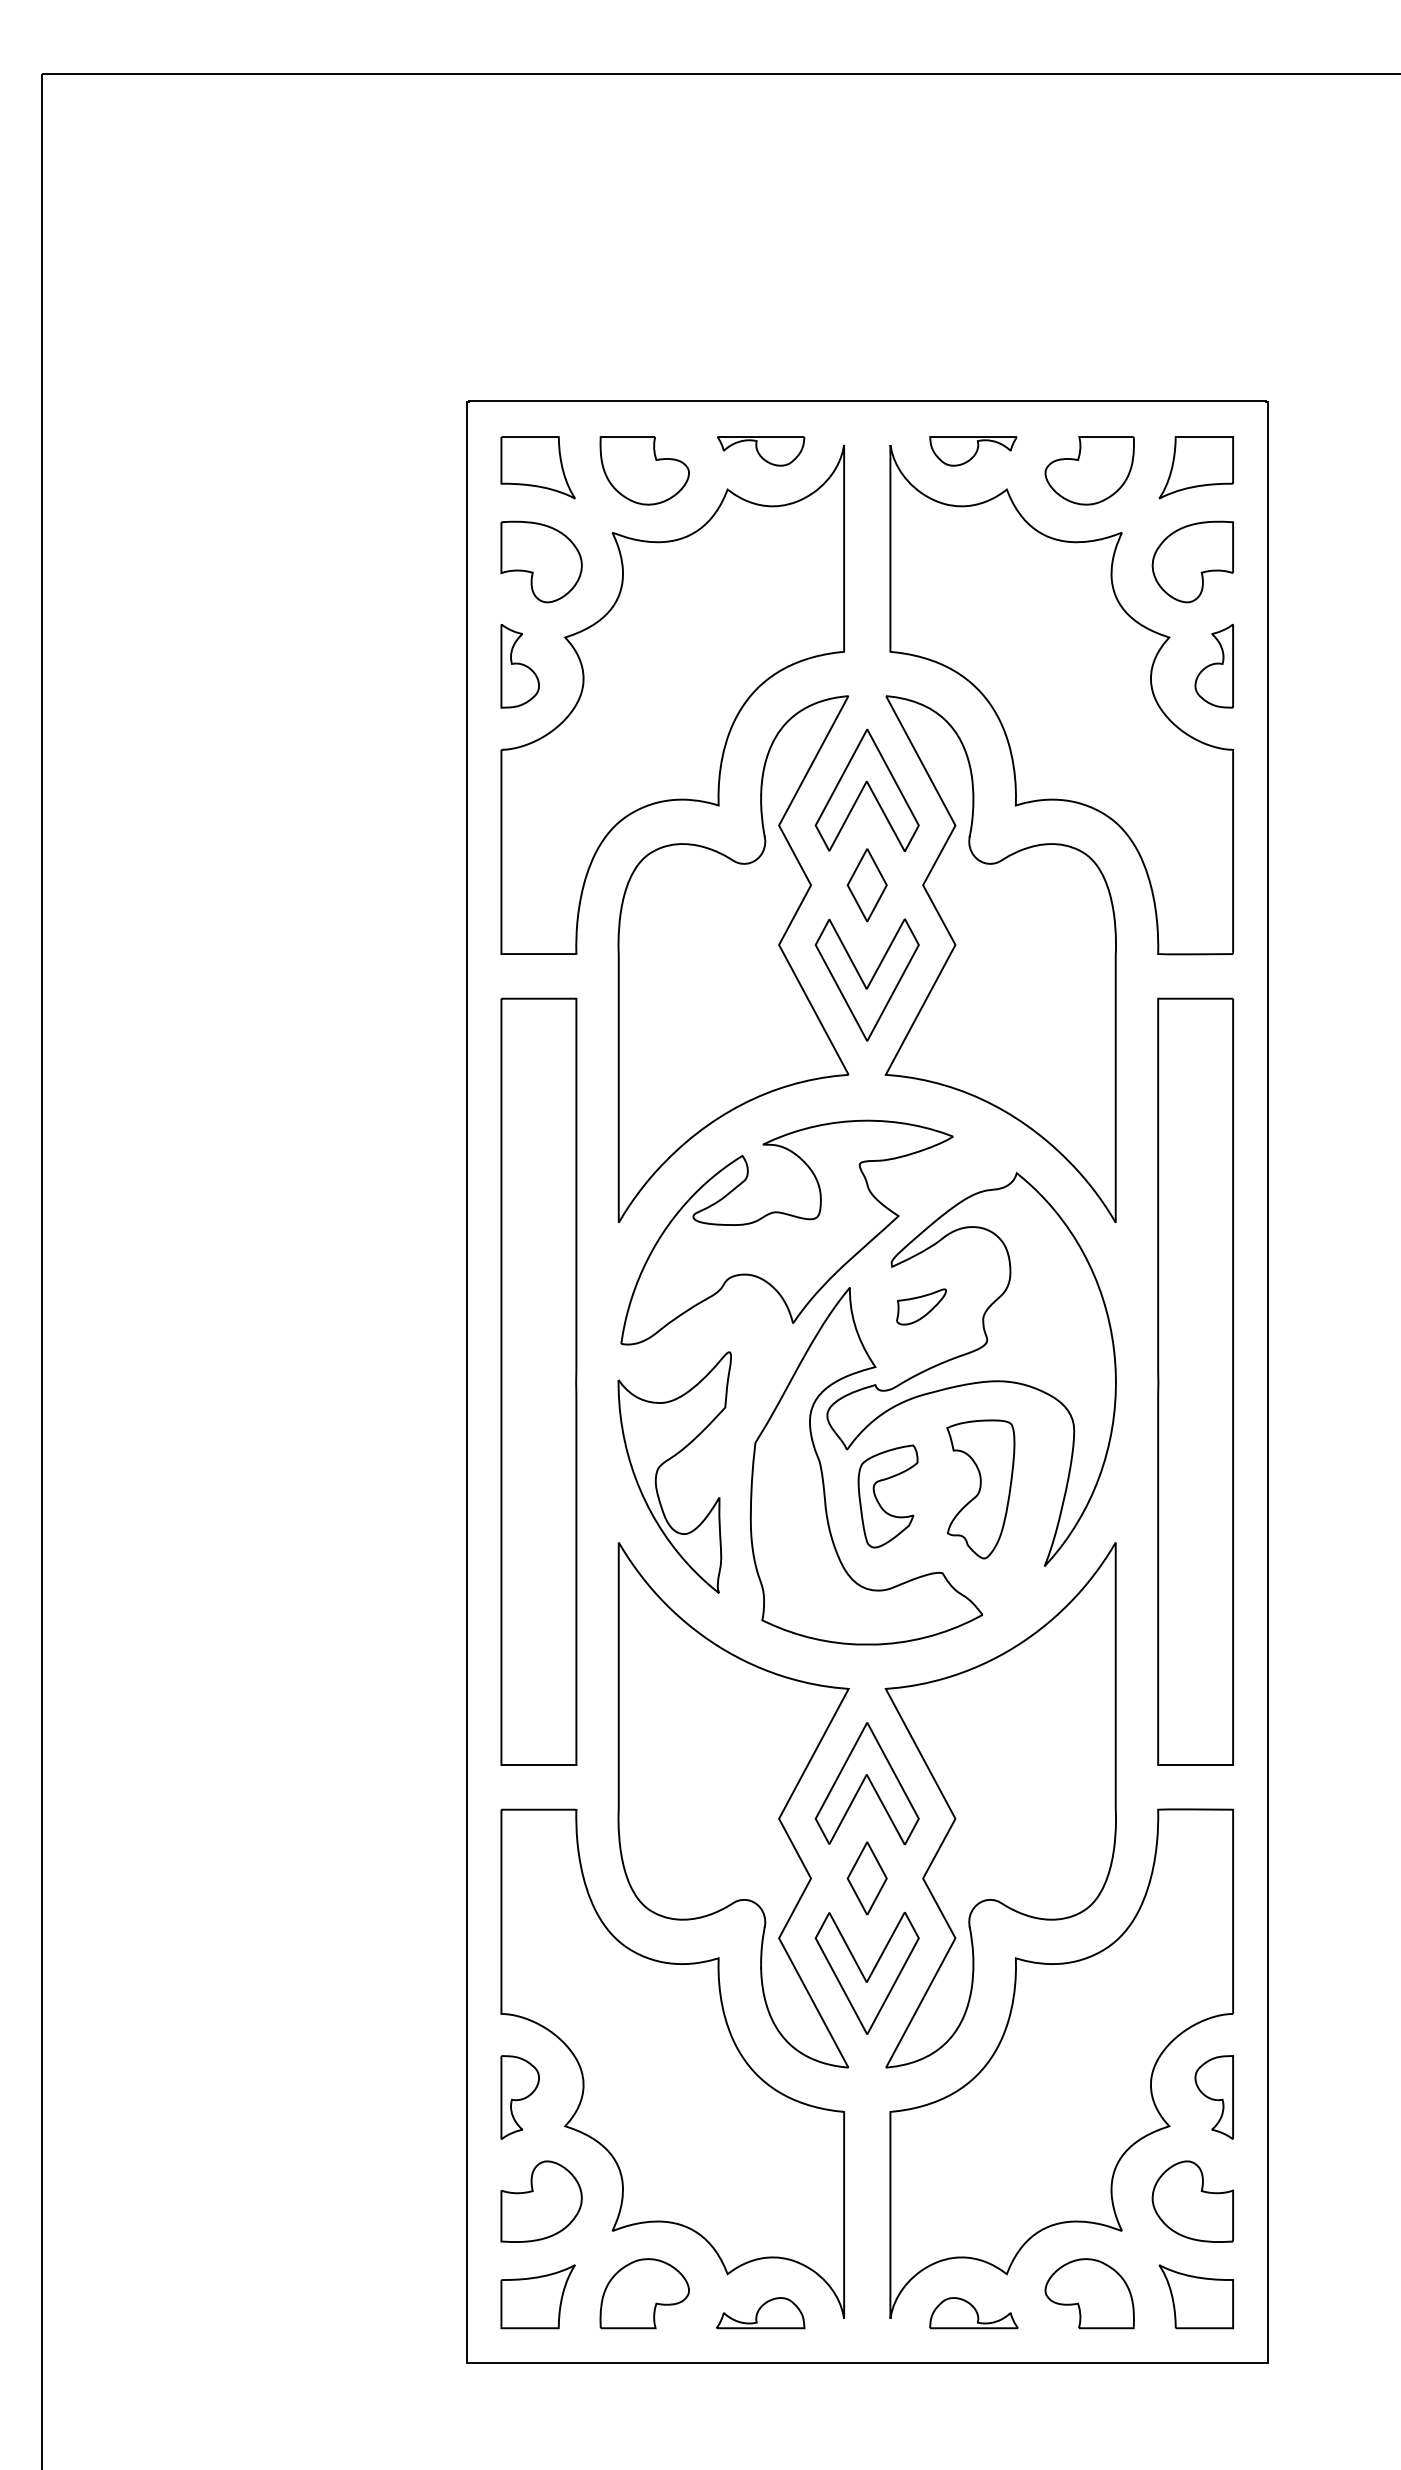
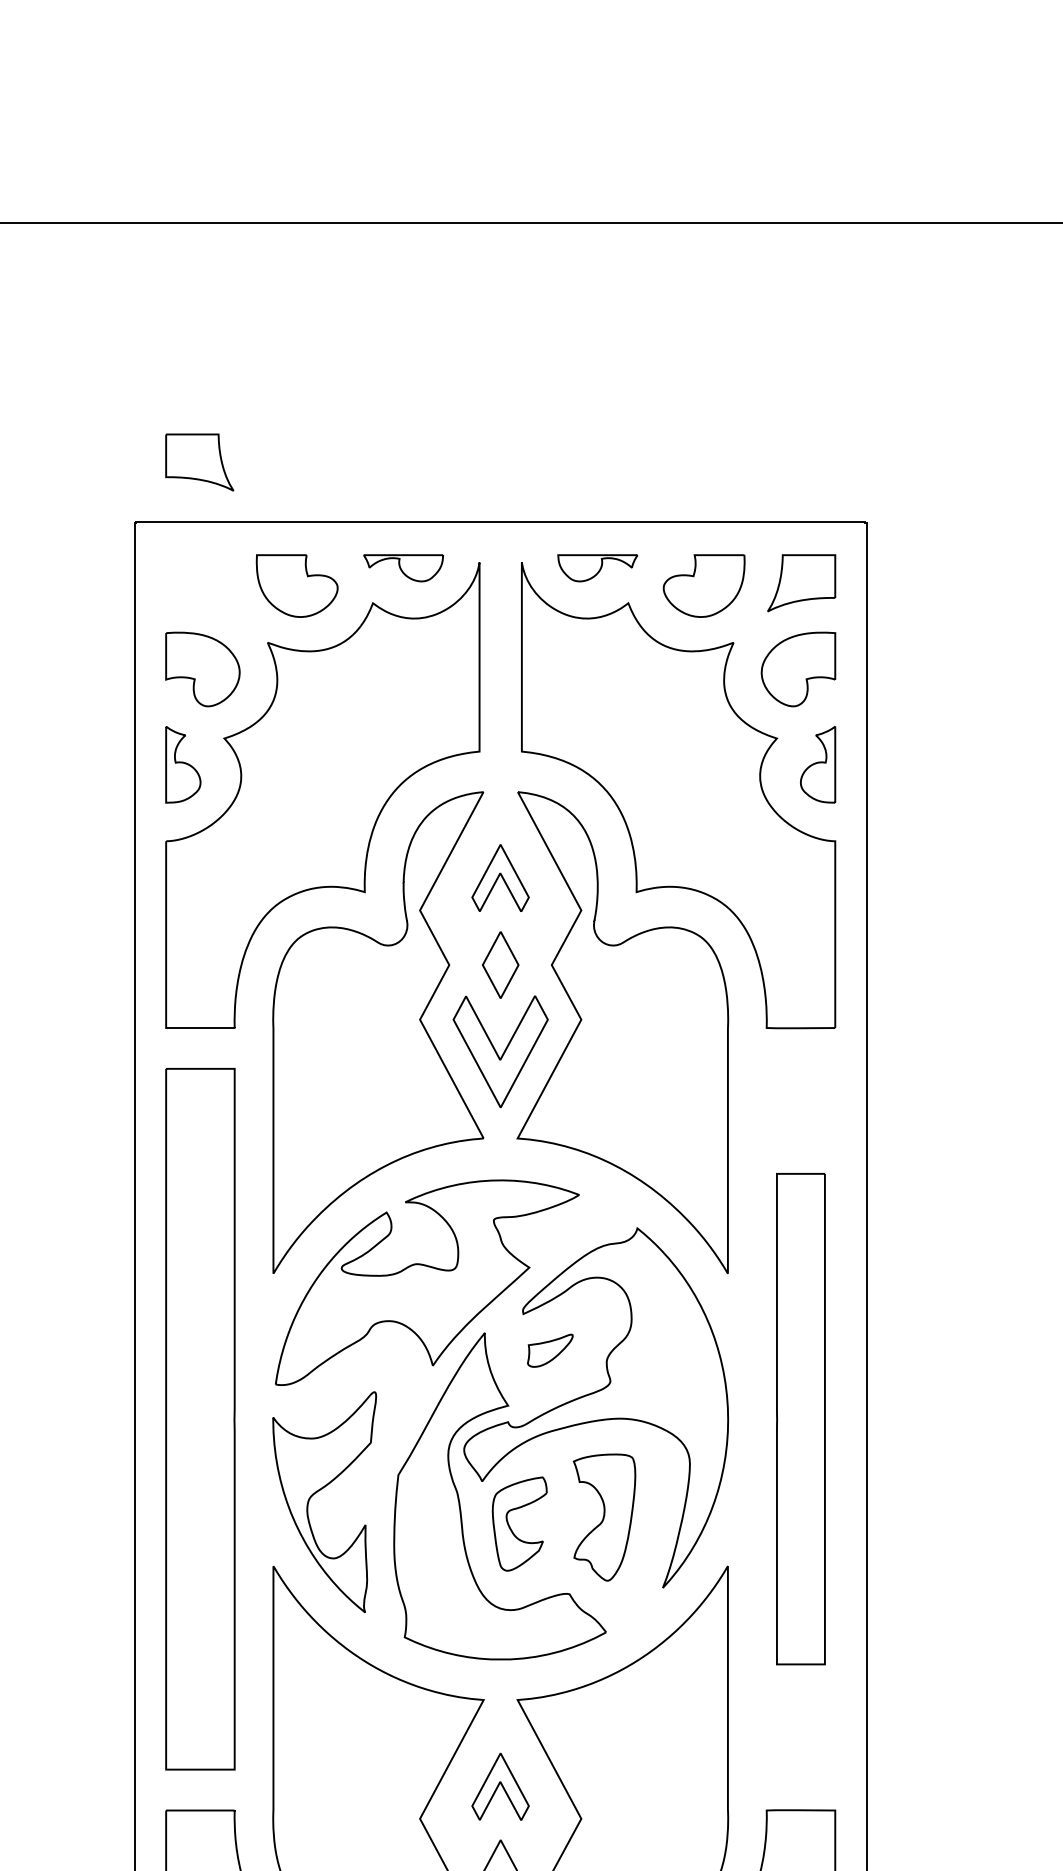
part: (537, 467) -> (199, 462), moved
part: (866, 789) -> (500, 877), size x0.6
part: (1195, 1381) -> (800, 1418), size x0.7
part: (866, 1783) -> (500, 1786), size x0.6

